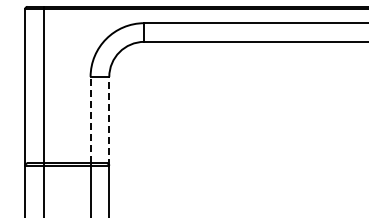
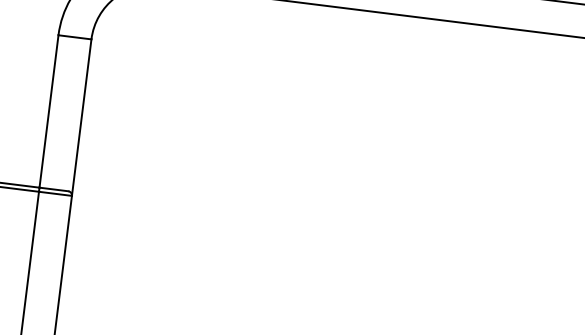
line: (90, 119) -> (48, 110), dashed -> solid
line: (109, 120) -> (82, 116), dashed -> solid

